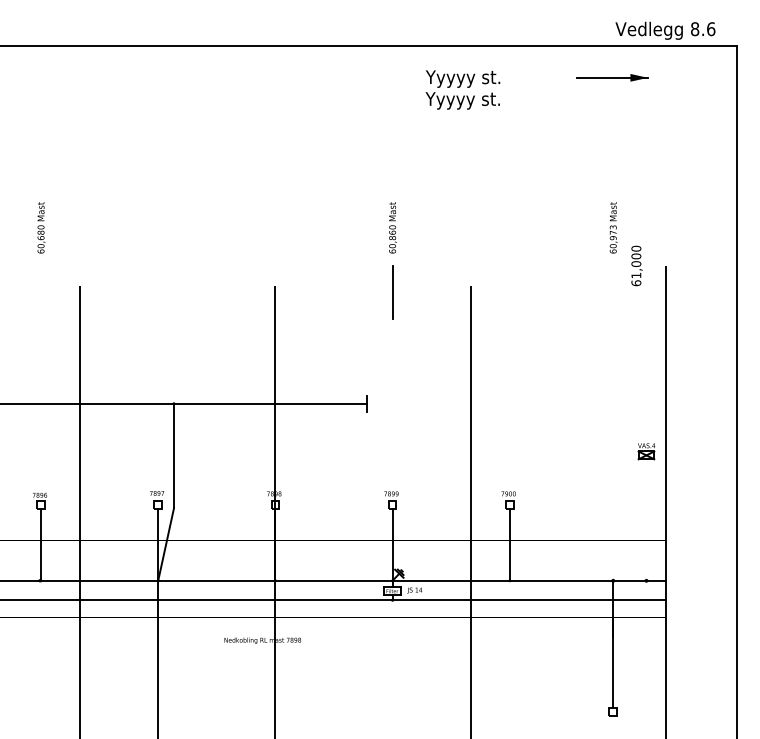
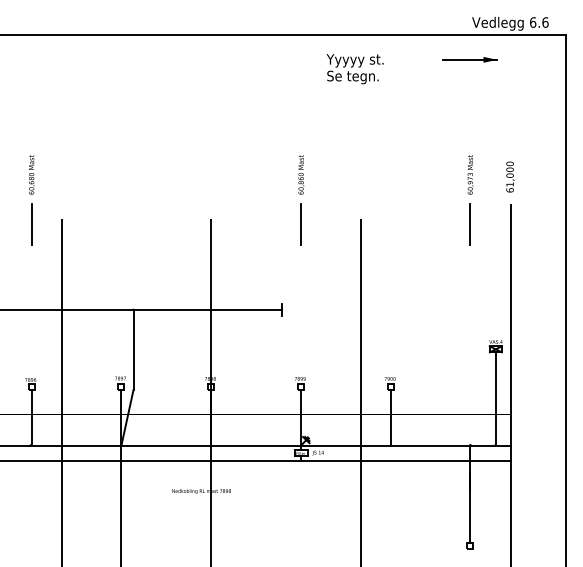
text: (695, 29) -> (533, 22), 8.6 -> 6.6
text: (462, 100) -> (354, 77), Yyyyy st. -> Se tegn.
text: (636, 265) -> (510, 176), moved
line: (40, 292) -> (31, 224), added
line: (613, 292) -> (470, 224), added
line: (646, 519) -> (495, 398), added

